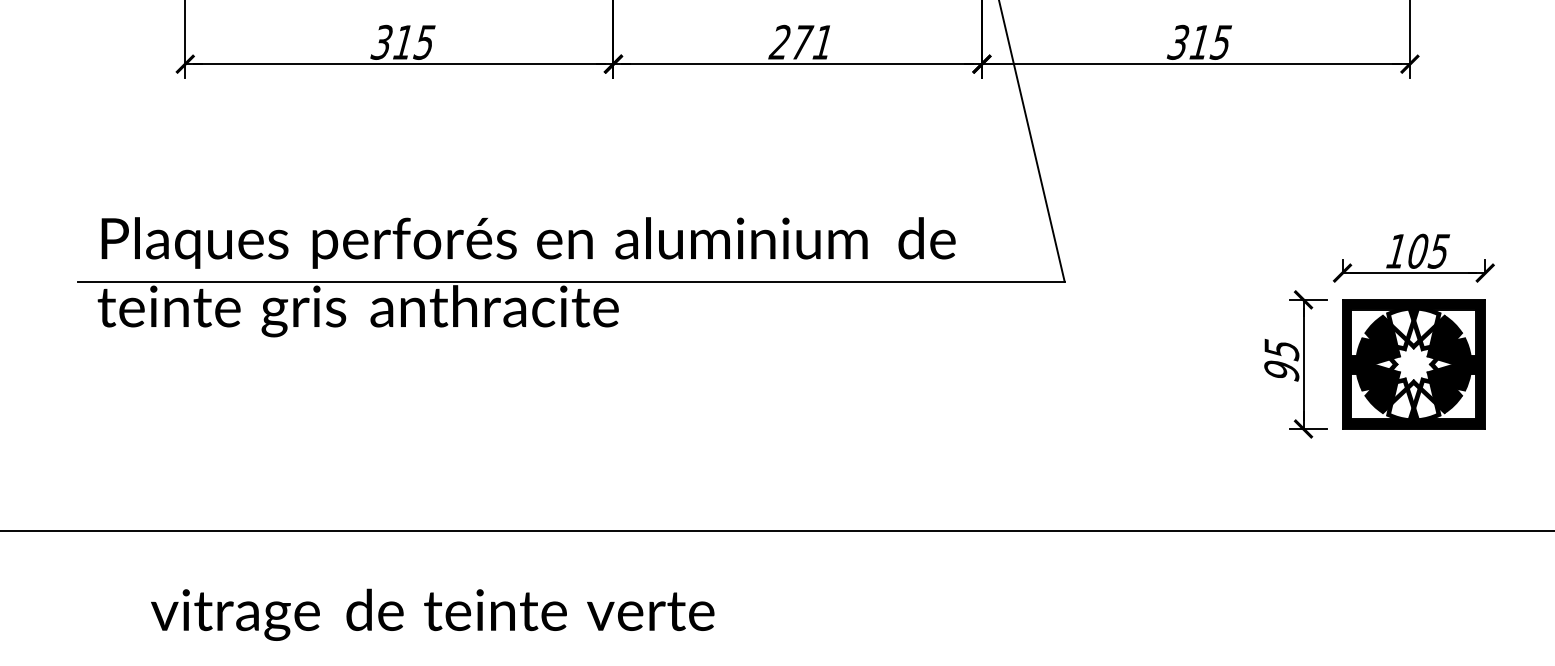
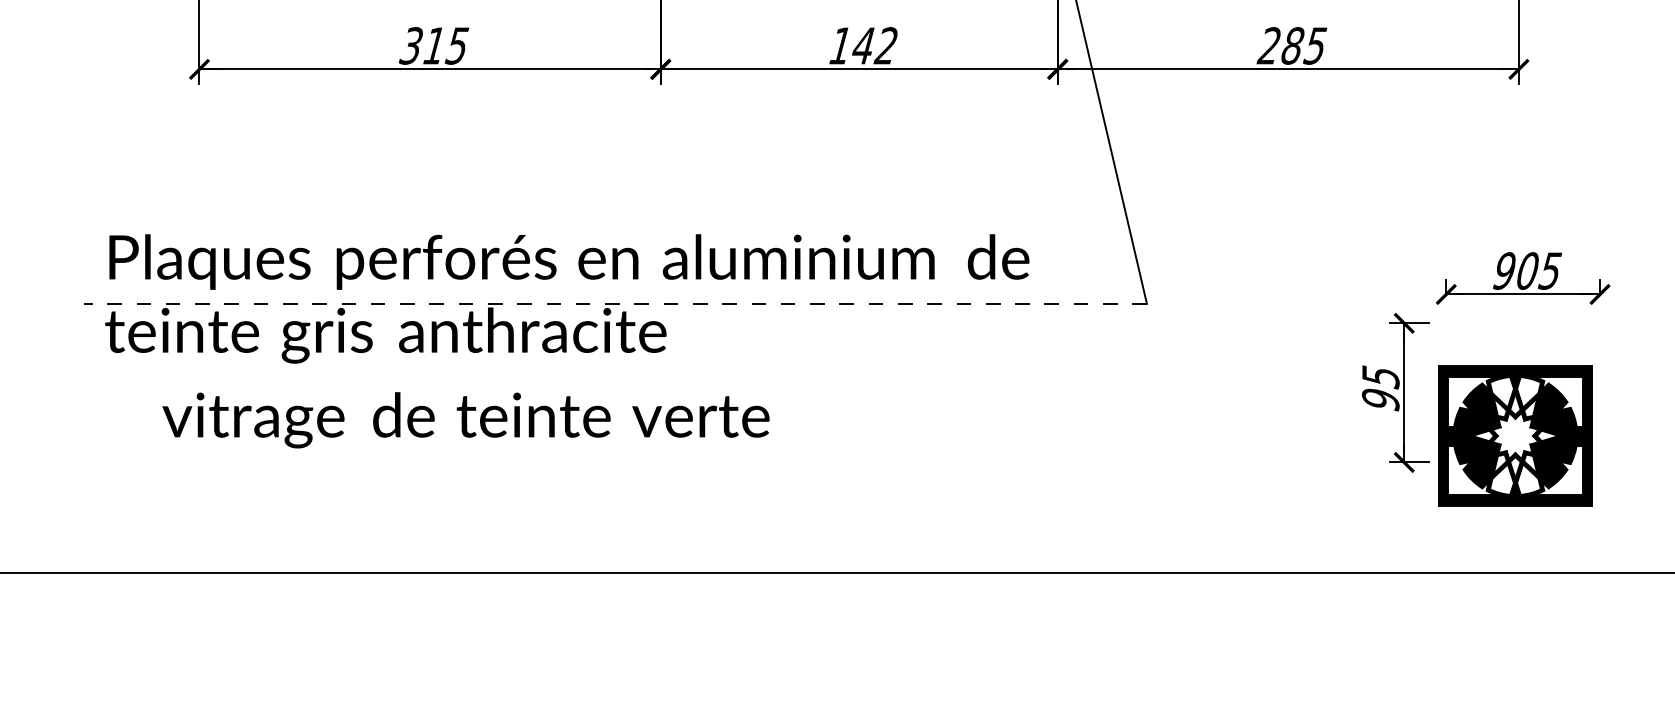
text: (800, 41) -> (862, 44), 271 -> 142
text: (1188, 41) -> (1280, 44), 315 -> 285
text: (1395, 250) -> (1503, 270), 105 -> 905
line: (570, 281) -> (614, 303), solid -> dashed
part: (1413, 364) -> (1515, 436), moved
text: (432, 614) -> (465, 419), moved

